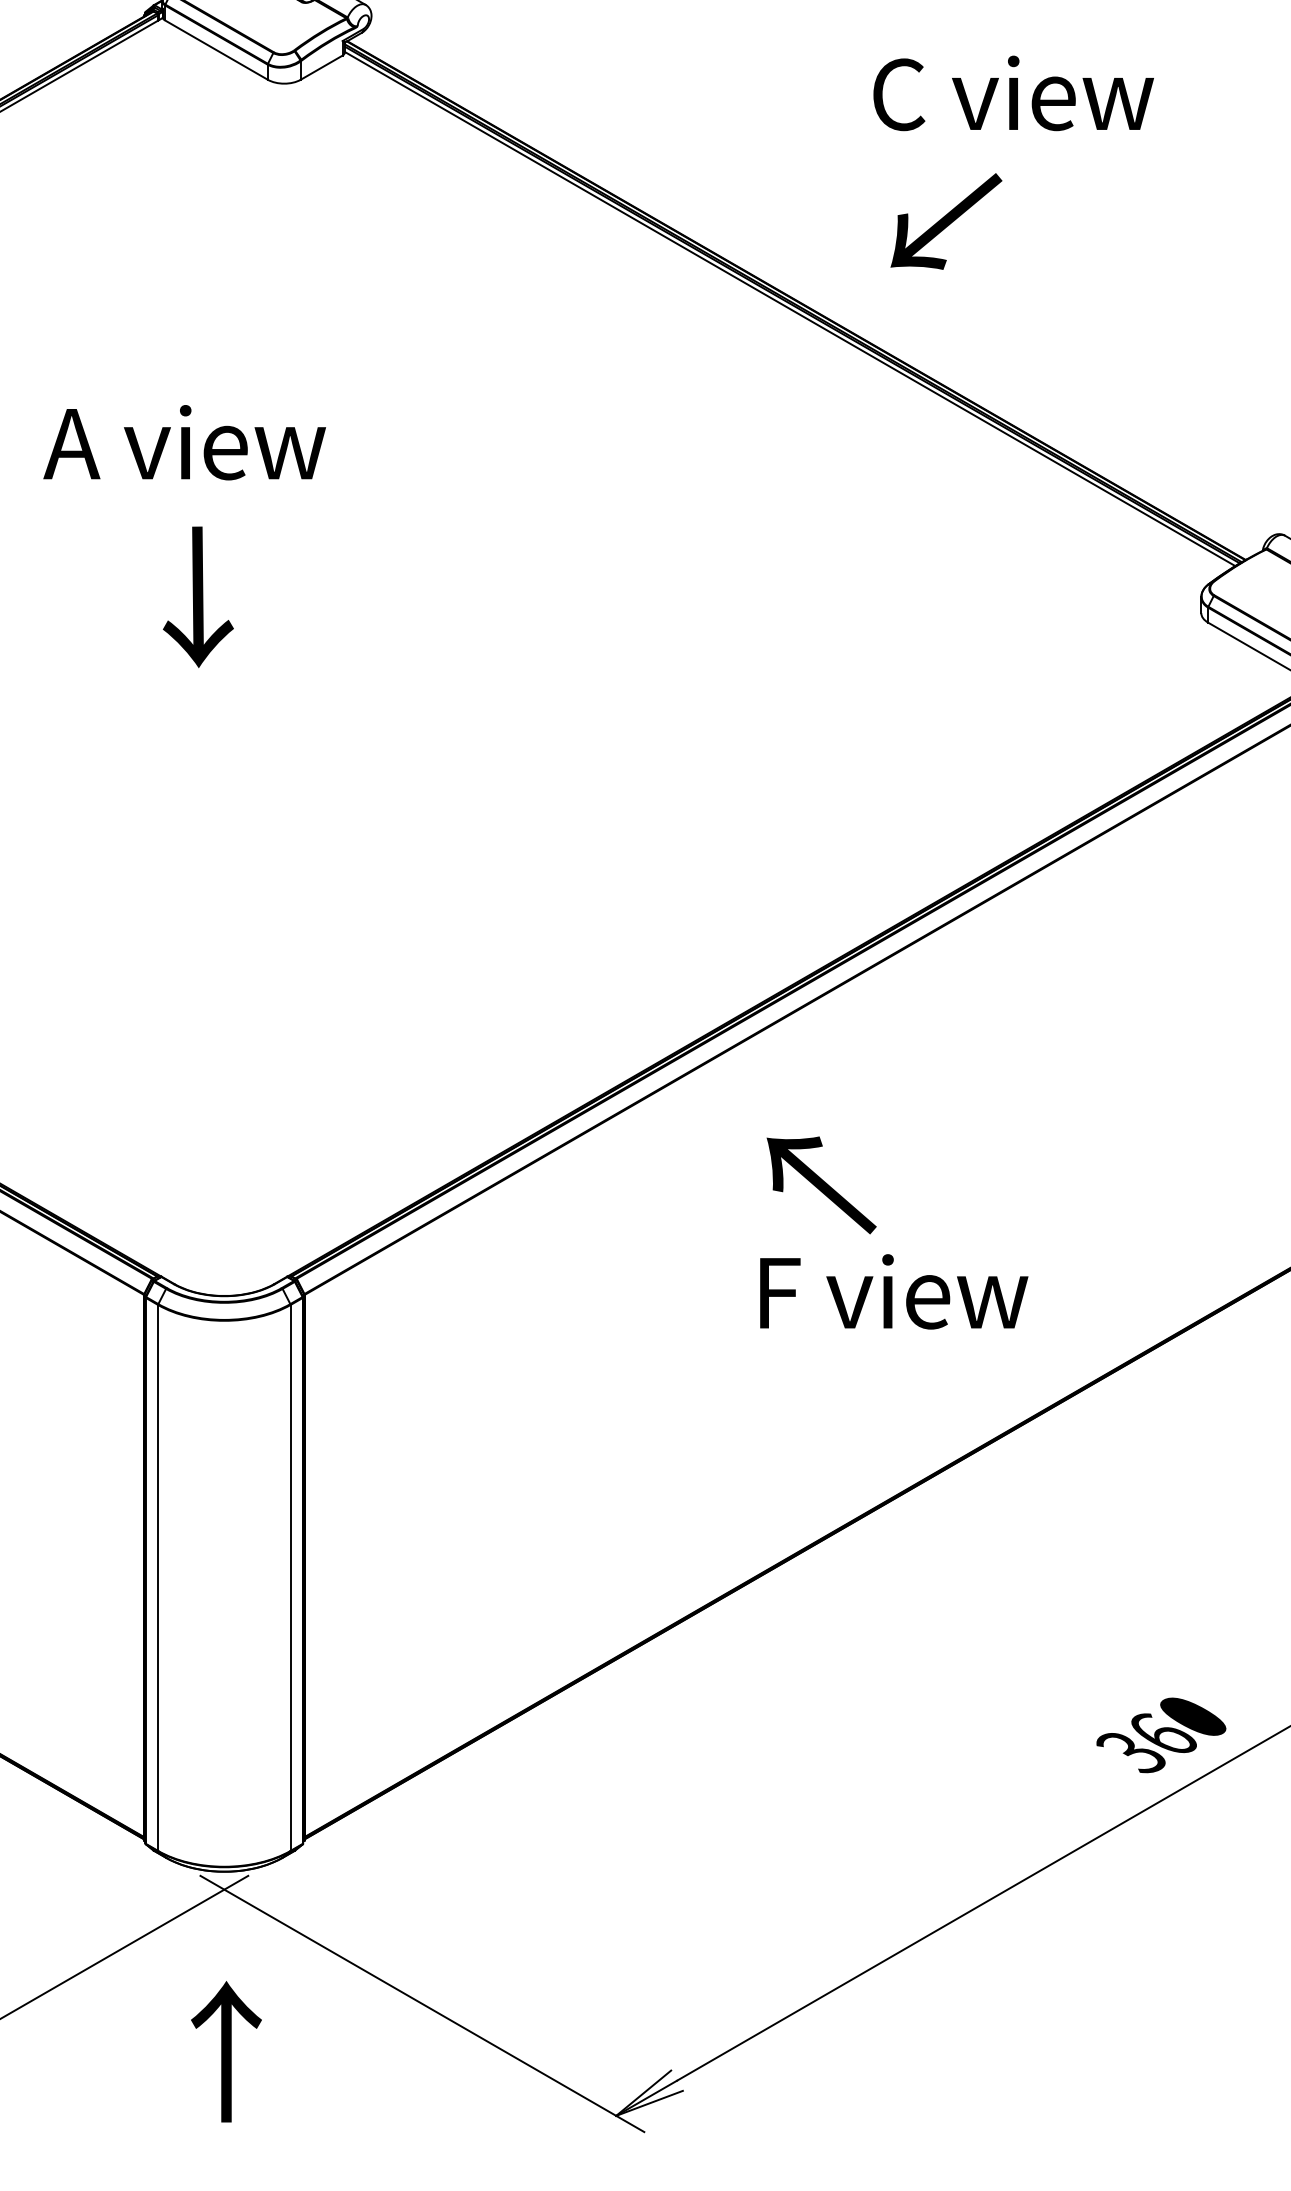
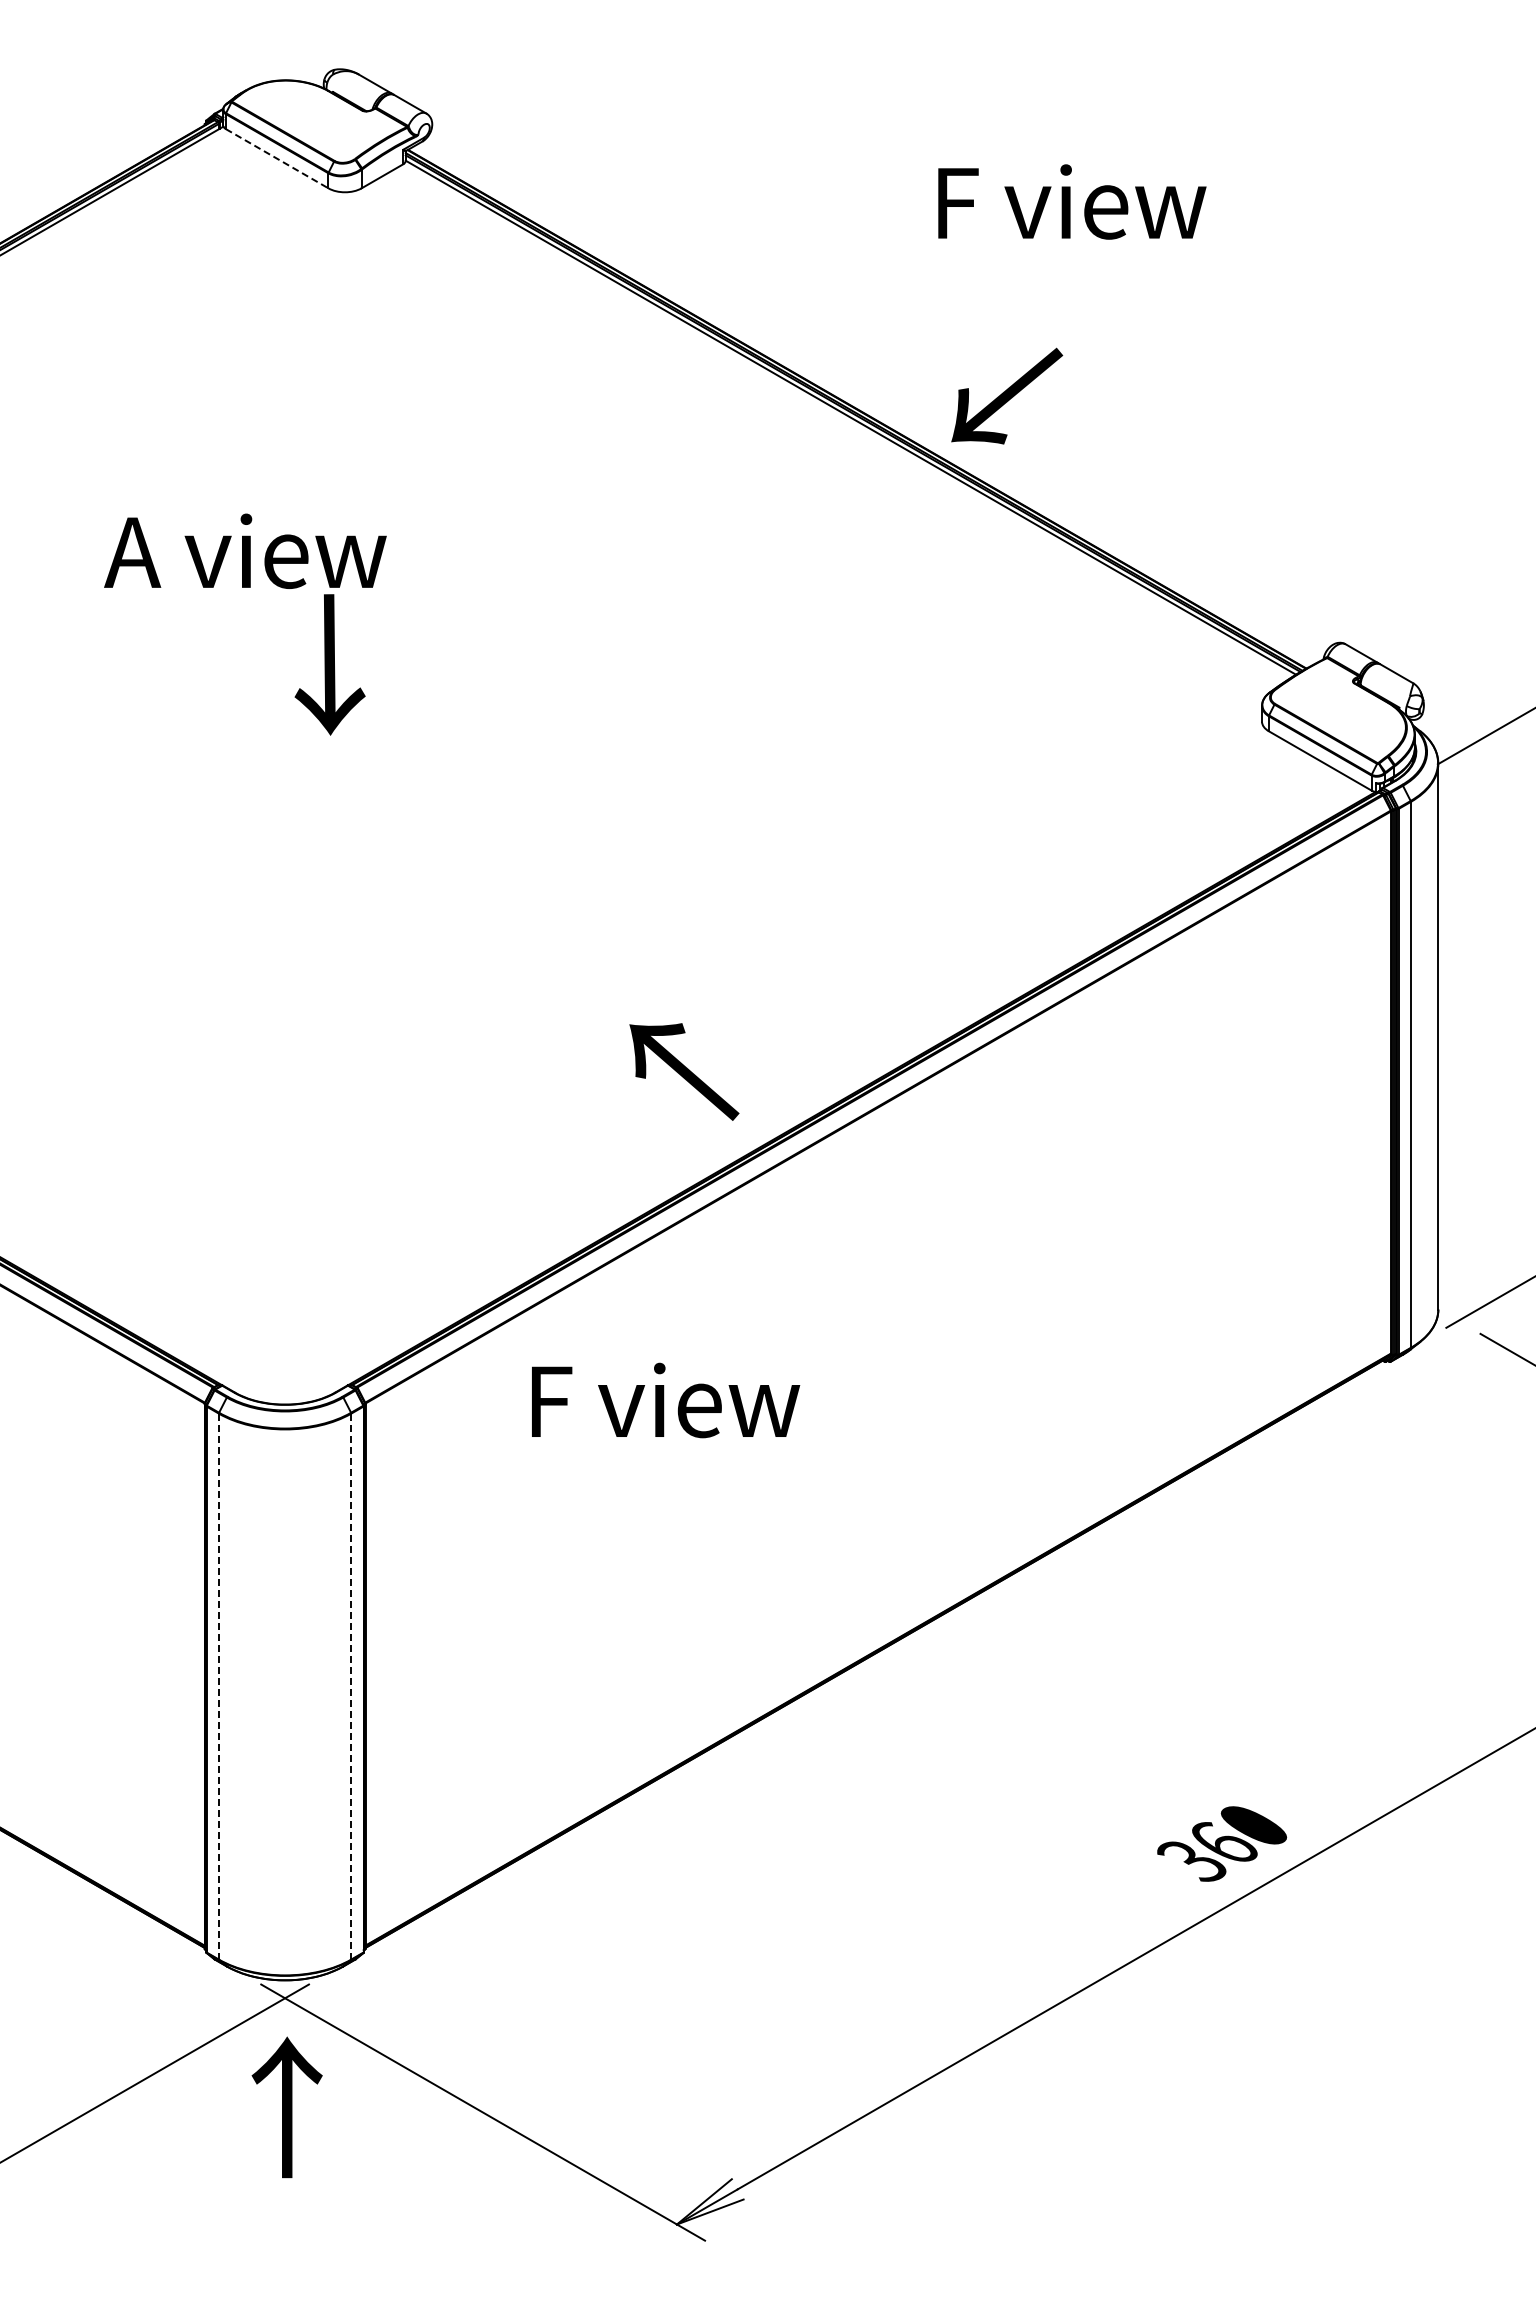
line: (216, 49) -> (277, 158), solid -> dashed
text: (1013, 92) -> (1074, 201), C view -> F view
text: (946, 220) -> (1007, 395), moved
text: (197, 596) -> (329, 664), moved
text: (821, 1184) -> (684, 1071), moved
text: (894, 1291) -> (666, 1400), moved
line: (157, 1577) -> (218, 1686), solid -> dashed
line: (290, 1577) -> (351, 1686), solid -> dashed
text: (225, 2051) -> (286, 2107), moved

